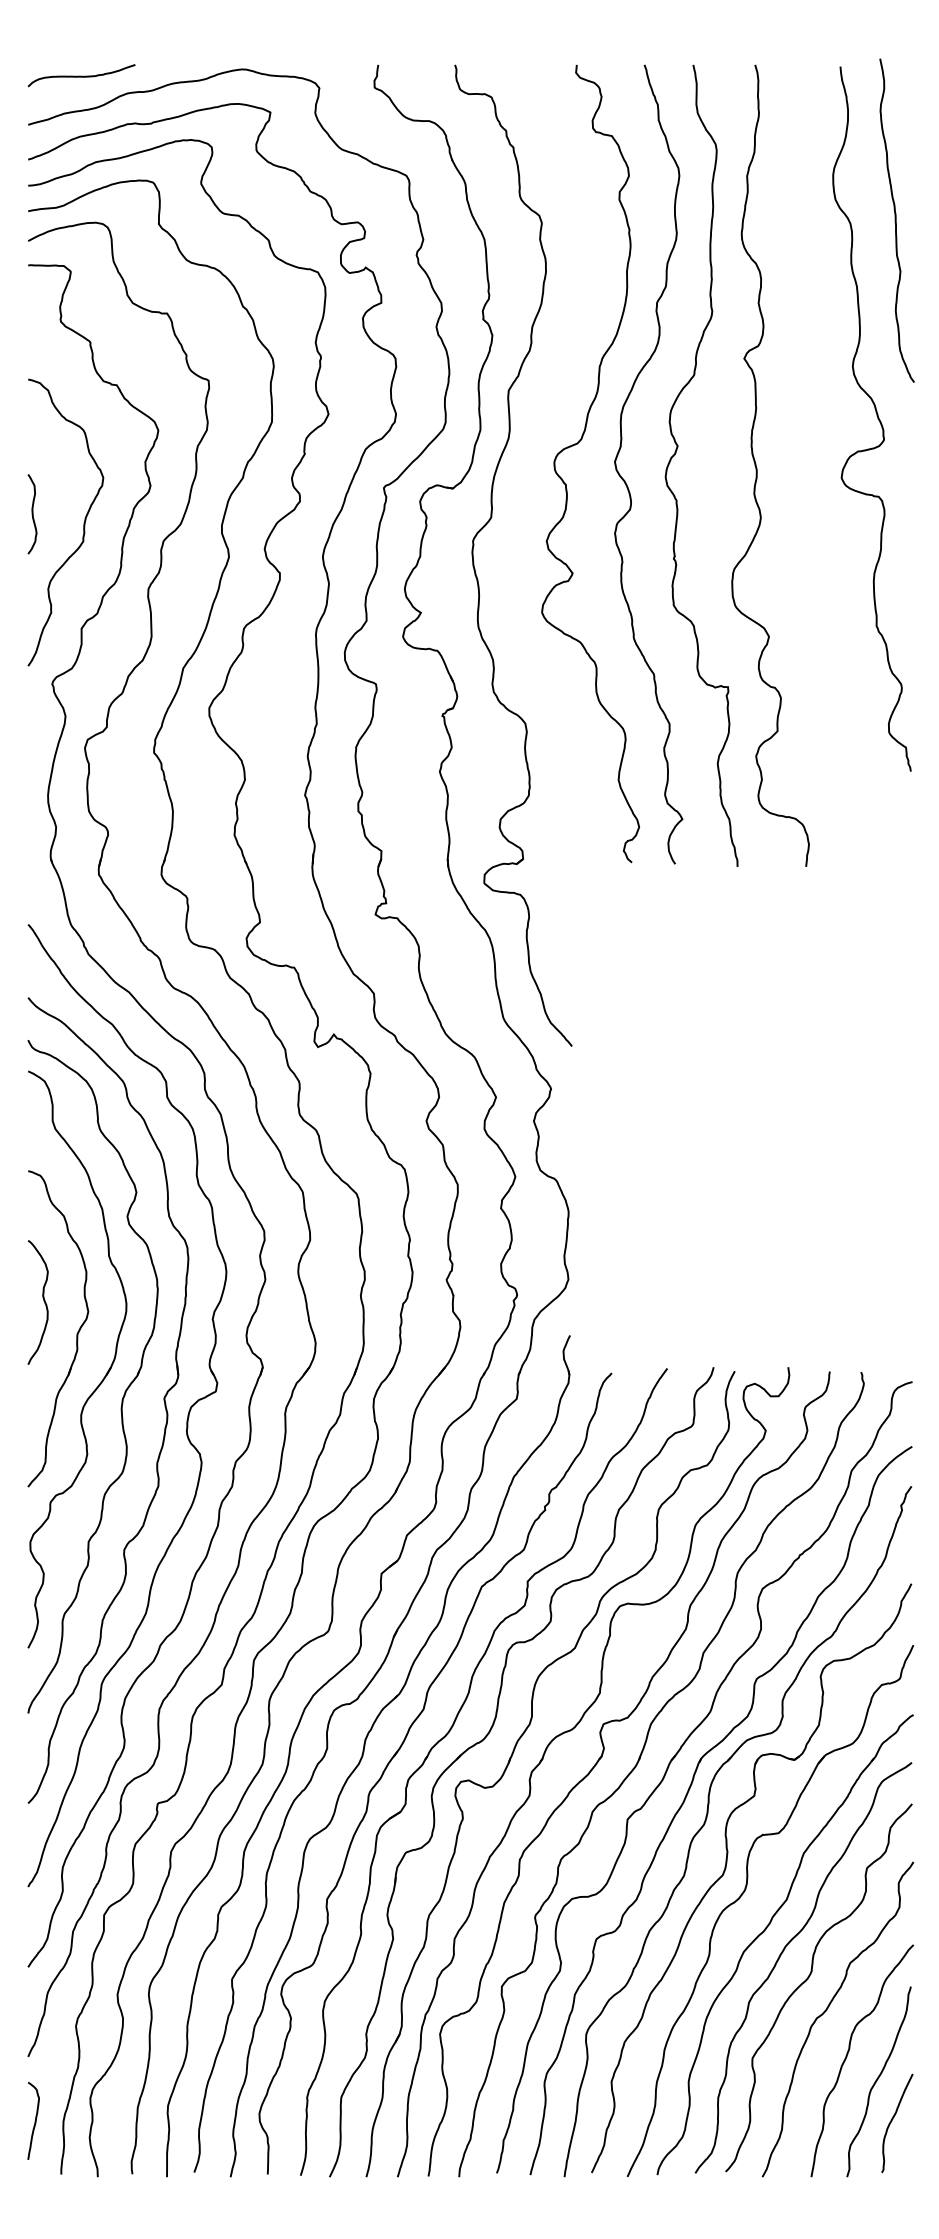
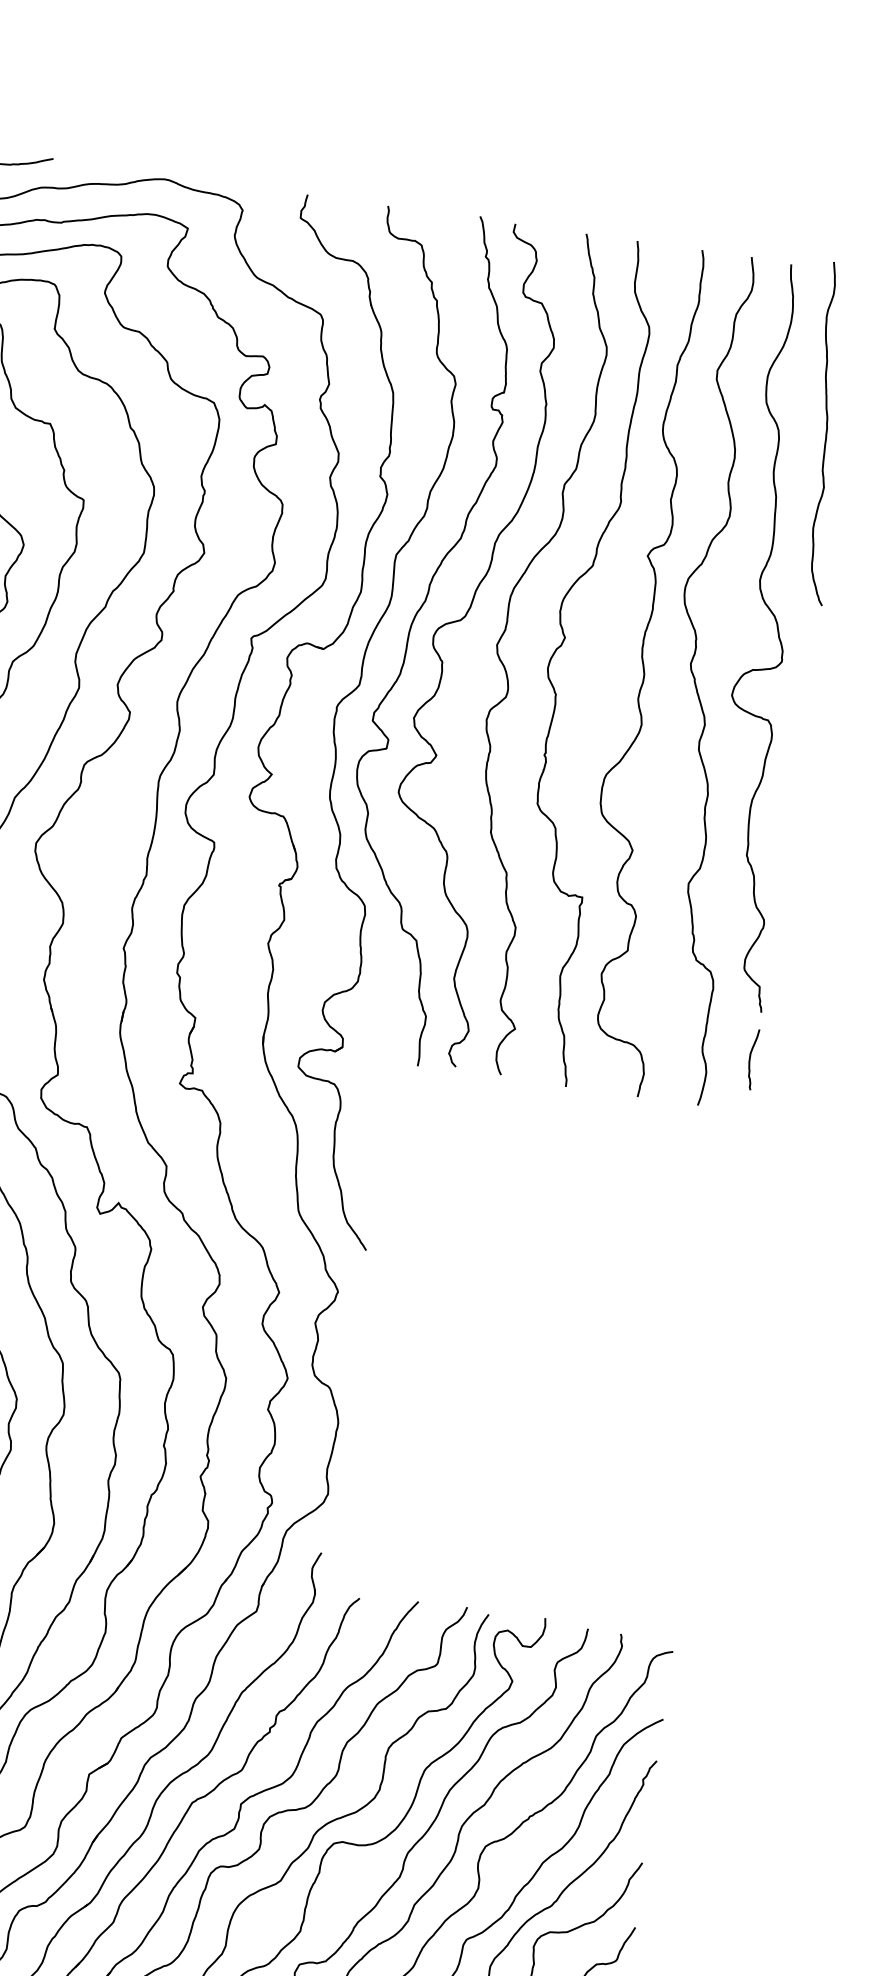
curve: (532, 460) -> (410, 631), added
curve: (806, 470) -> (696, 682), added
curve: (907, 816) -> (751, 1059), added

